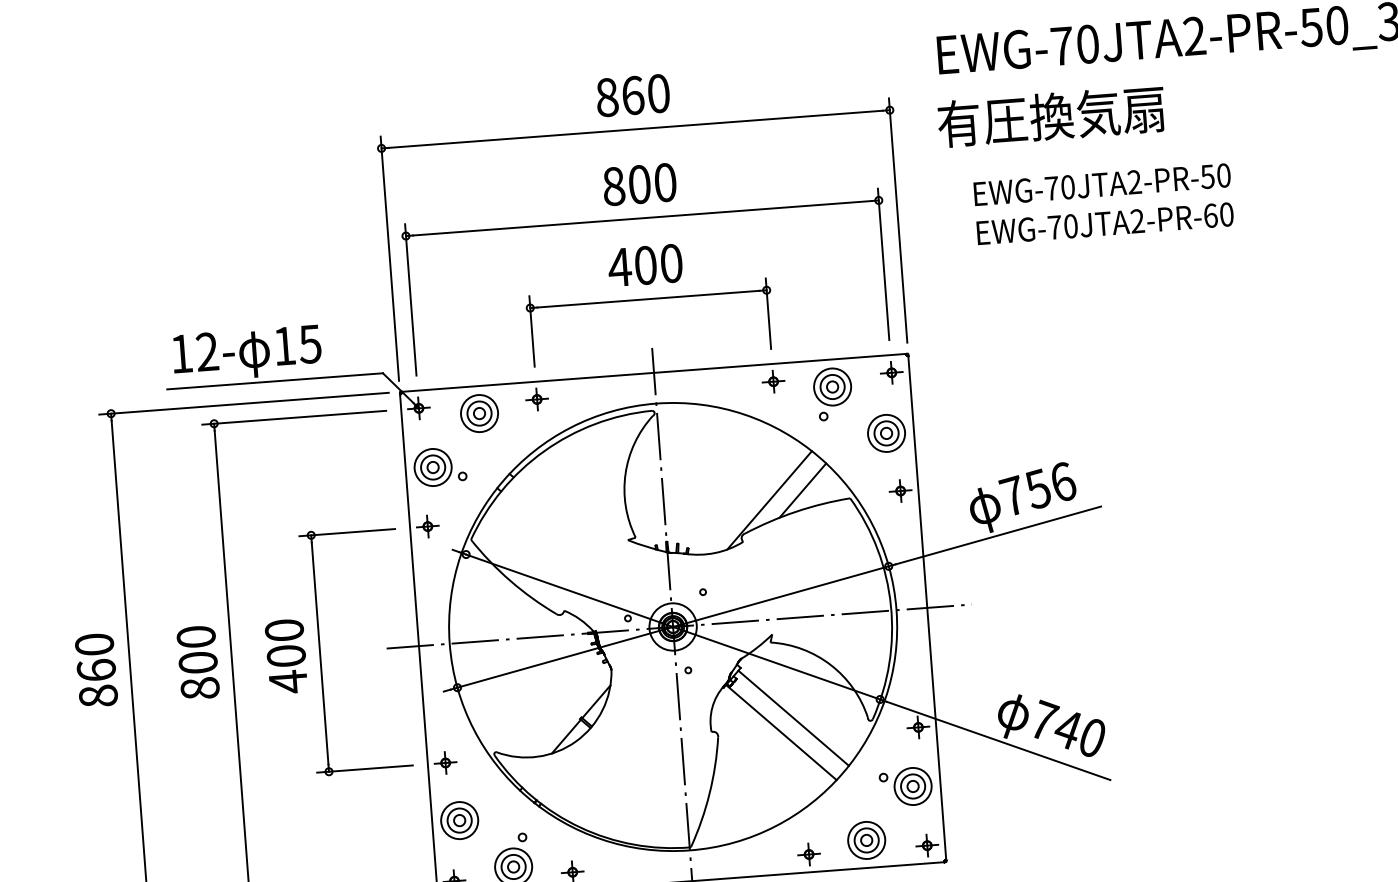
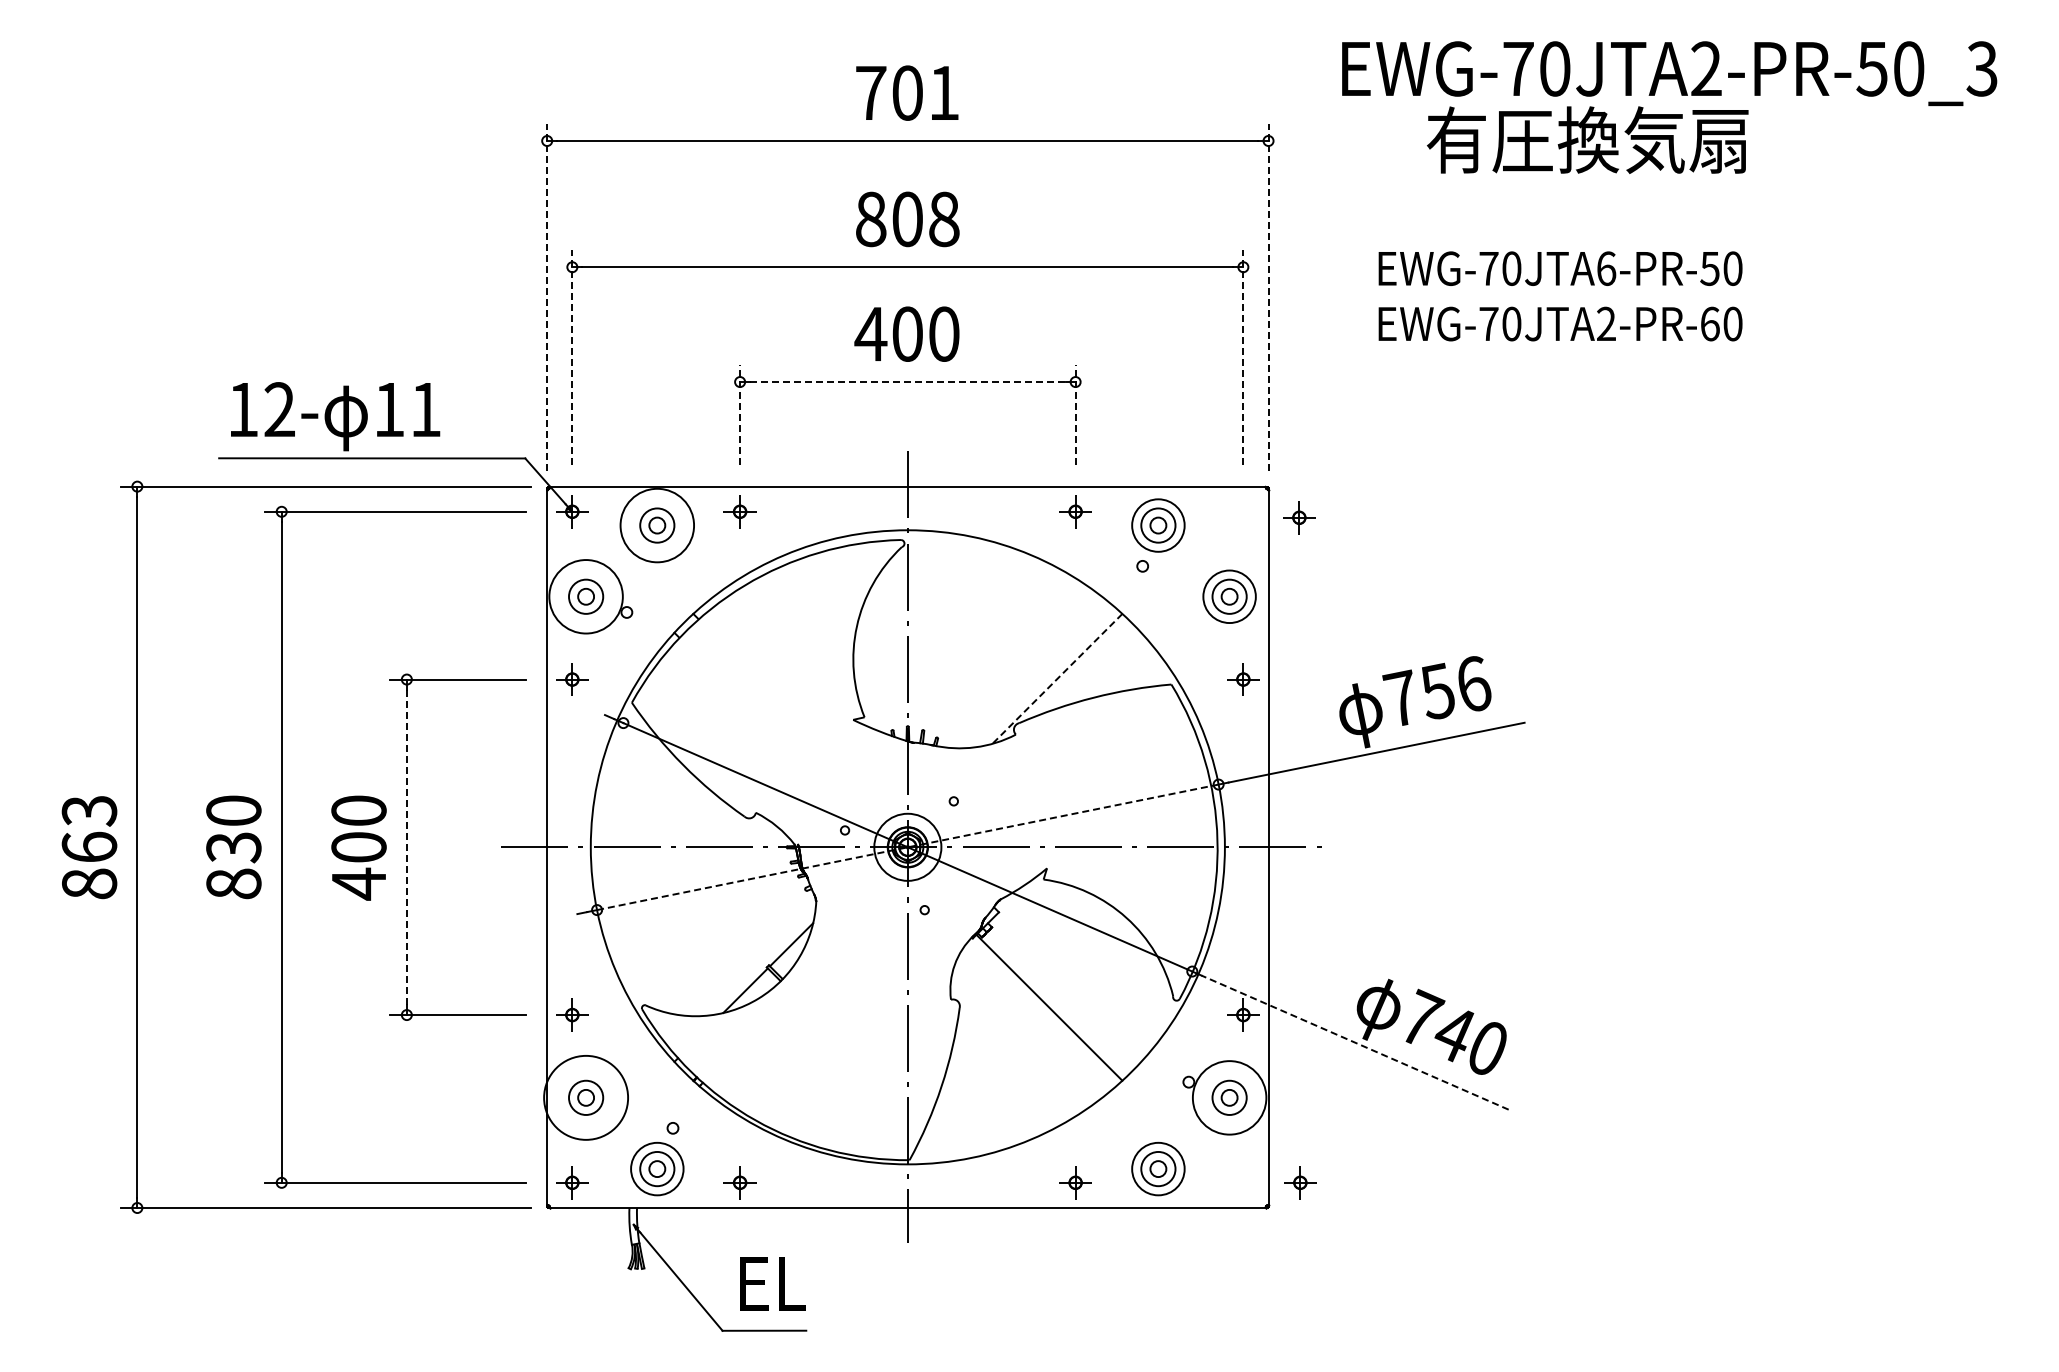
text: (632, 95) -> (907, 92), 860 -> 701
text: (1051, 116) -> (1587, 139), moved
text: (665, 181) -> (944, 218), 800 -> 808
text: (1134, 182) -> (1606, 268), EWG-70JTA2-PR-50 -> EWG-70JTA6-PR-50
line: (898, 220) -> (1268, 297), solid -> dashed
line: (390, 258) -> (547, 297), solid -> dashed
line: (883, 264) -> (1243, 357), solid -> dashed
line: (410, 299) -> (572, 357), solid -> dashed
line: (648, 299) -> (907, 382), solid -> dashed
line: (768, 313) -> (1075, 415), solid -> dashed
line: (532, 331) -> (740, 415), solid -> dashed
text: (309, 344) -> (424, 410), 15 -> 11
part: (891, 372) -> (1299, 517), moved
circle: (479, 413) -> (657, 525), size x1.4
circle: (432, 467) -> (585, 596), size x1.4
line: (802, 490) -> (1105, 668), removed
line: (769, 500) -> (1057, 678), solid -> dashed
line: (673, 627) -> (908, 847), solid -> dashed
text: (94, 644) -> (89, 810), 860 -> 863
line: (319, 653) -> (406, 847), solid -> dashed
text: (197, 662) -> (233, 847), 800 -> 830
line: (793, 717) -> (1068, 988), removed
line: (998, 740) -> (1355, 1042), solid -> dashed
circle: (913, 786) -> (1229, 1097), size x1.4
circle: (459, 820) -> (585, 1097), size x1.6
part: (927, 845) -> (1300, 1182), moved

